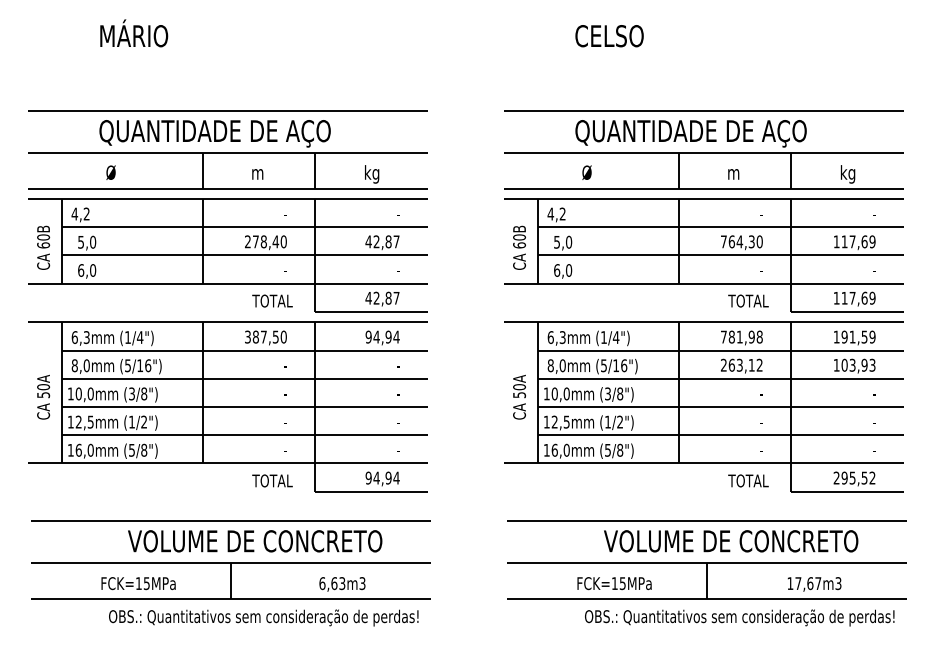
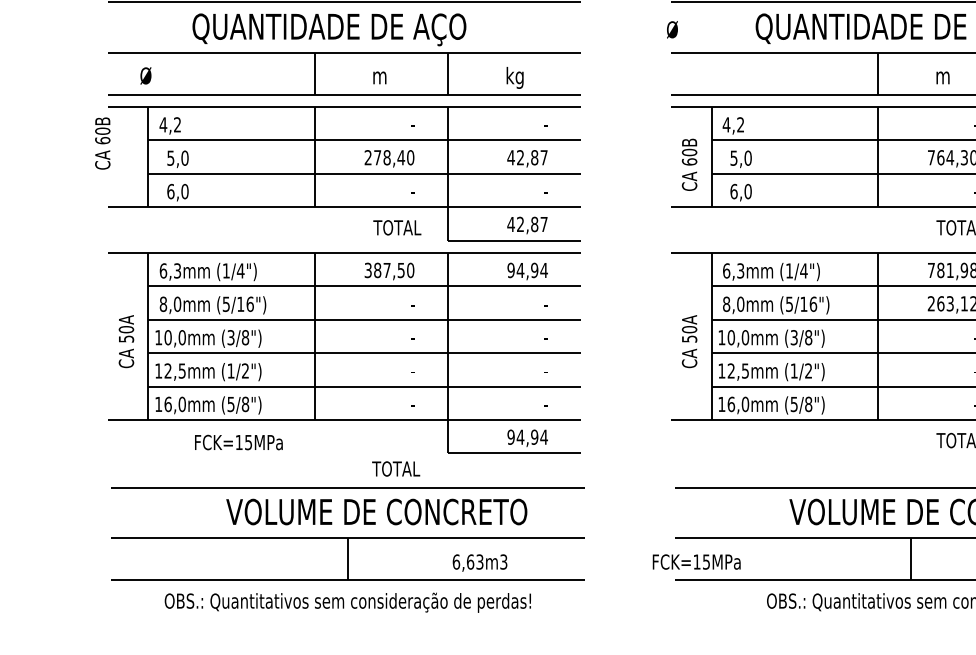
text: (110, 172) -> (145, 75), moved
text: (586, 172) -> (671, 29), moved
text: (43, 247) -> (102, 143), moved
text: (272, 480) -> (396, 468), moved
text: (138, 583) -> (238, 442), moved
text: (614, 583) -> (696, 561), moved
text: (263, 617) -> (347, 602), moved

